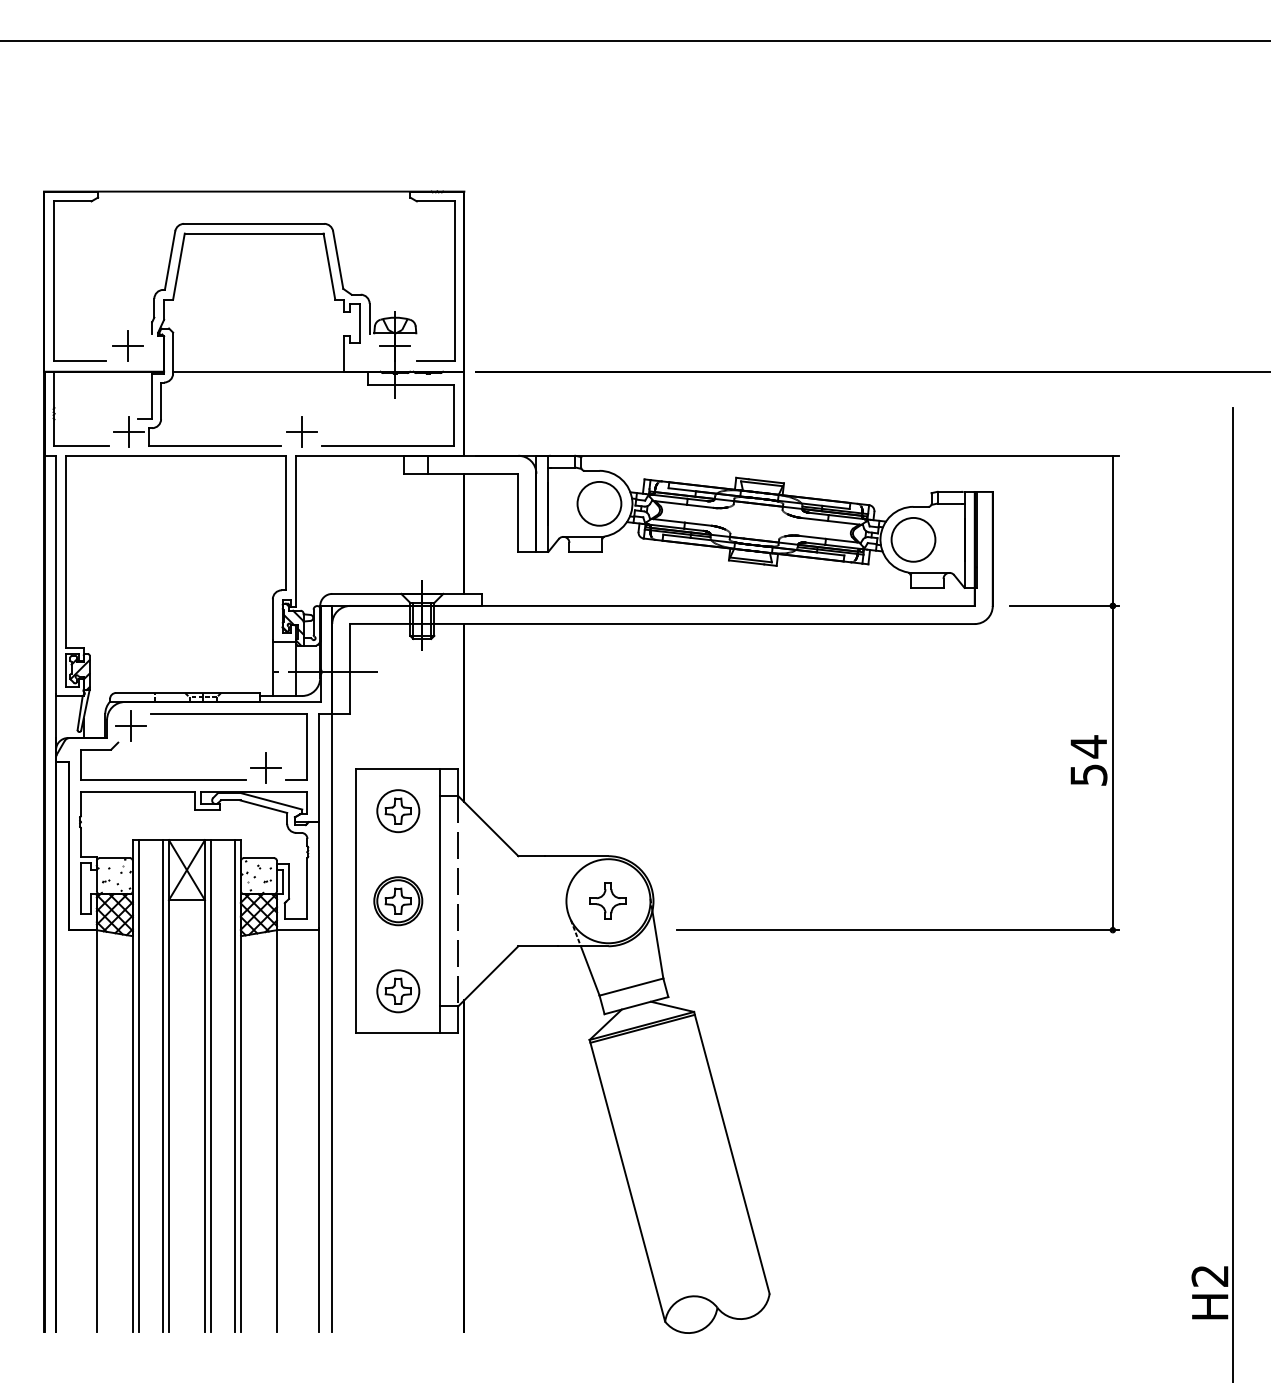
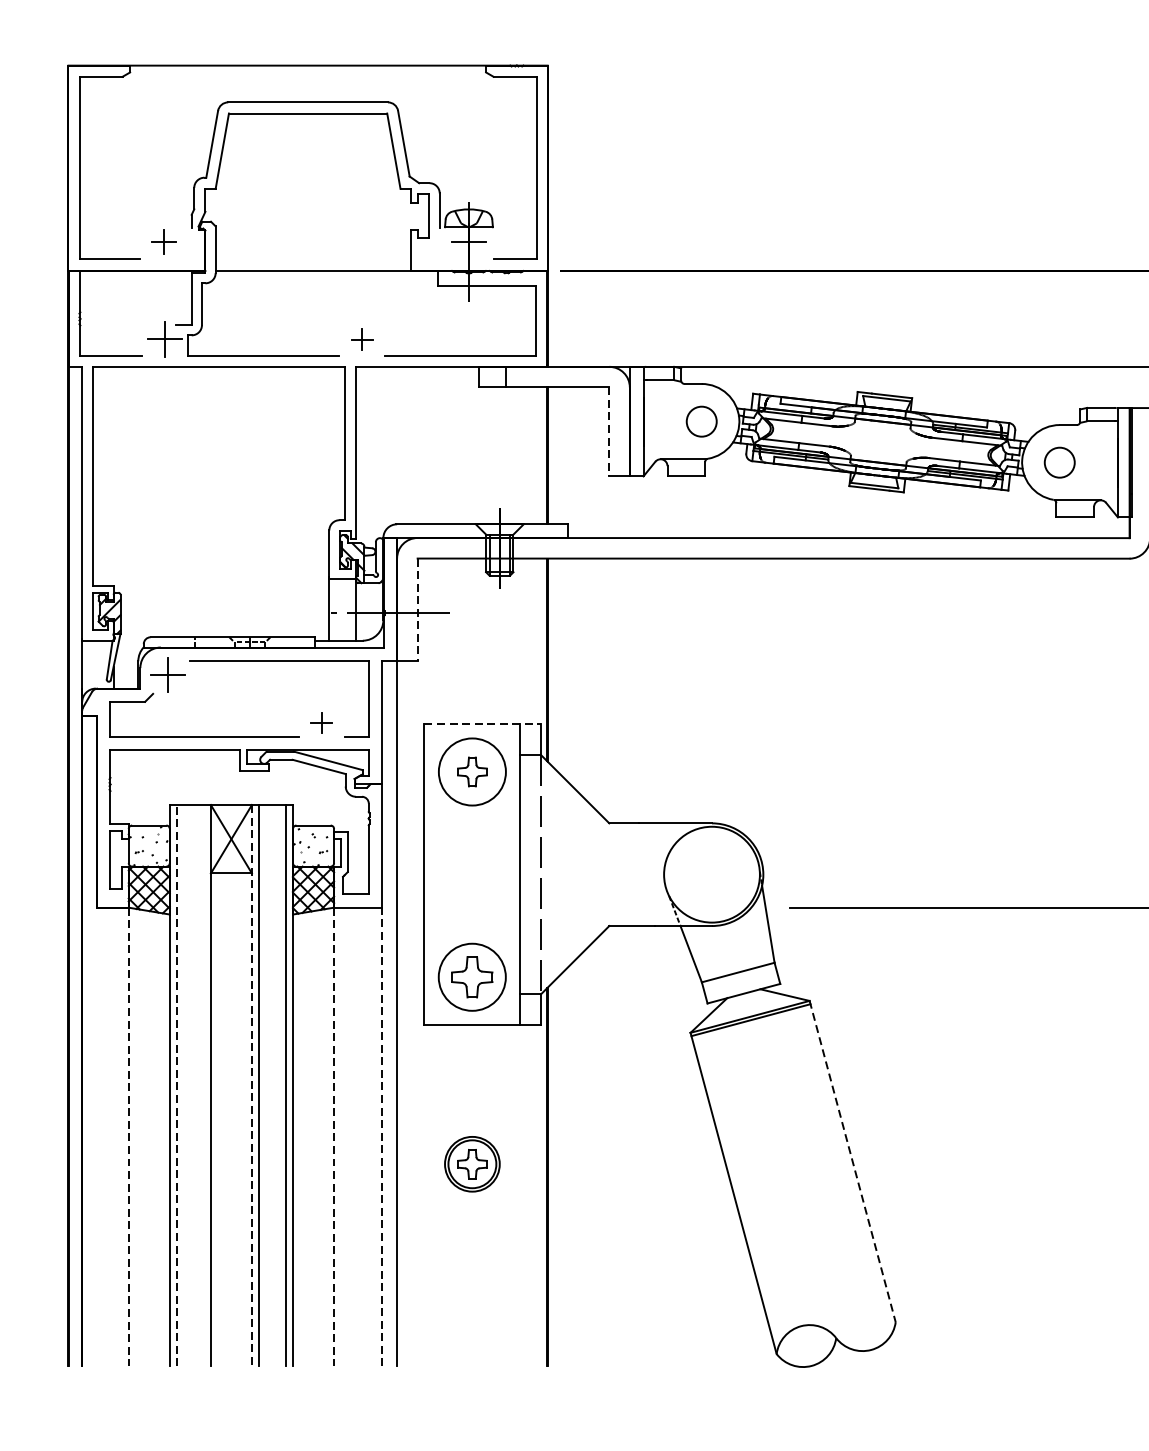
part: (127, 345) -> (163, 241), size x0.7
part: (301, 431) -> (362, 339), size x0.6
circle: (599, 503) -> (701, 421), size x0.6
line: (518, 513) -> (609, 432), solid -> dashed
circle: (913, 539) -> (1059, 462), size x0.6
line: (350, 669) -> (417, 610), solid -> dashed
part: (265, 767) -> (320, 722), size x0.6
line: (407, 769) -> (482, 724), solid -> dashed
circle: (398, 811) -> (472, 772), size x1.4
part: (607, 900) -> (710, 873), removed
part: (398, 901) -> (472, 1164), moved
part: (398, 991) -> (472, 977), size x1.4
line: (138, 1085) -> (176, 1084), solid -> dashed
line: (162, 1086) -> (203, 1085), removed
line: (204, 1086) -> (251, 1085), solid -> dashed
line: (319, 1129) -> (382, 1134), solid -> dashed
line: (96, 1131) -> (128, 1137), solid -> dashed
line: (277, 1131) -> (334, 1137), solid -> dashed
line: (731, 1152) -> (852, 1161), solid -> dashed

